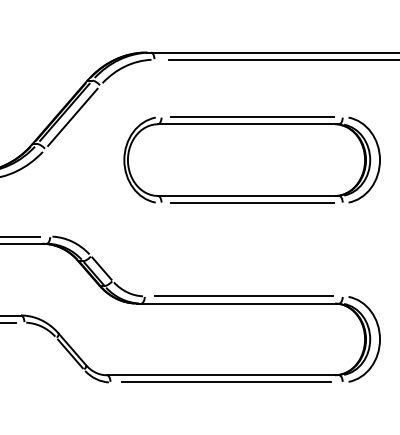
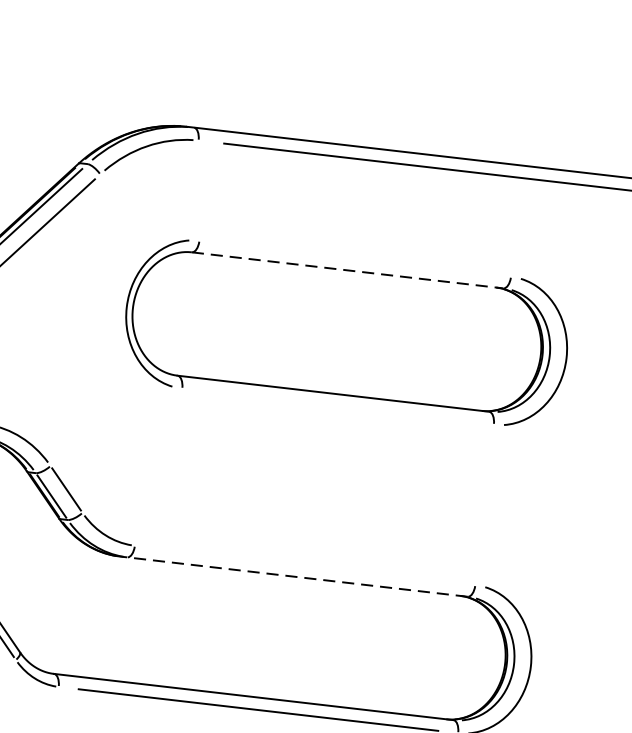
line: (251, 117) -> (353, 259), removed
line: (248, 124) -> (347, 270), solid -> dashed
line: (251, 203) -> (336, 407), removed
line: (243, 296) -> (304, 565), removed
line: (237, 303) -> (292, 576), solid -> dashed

